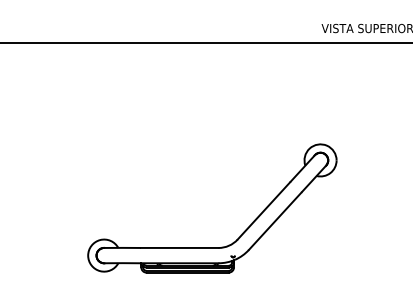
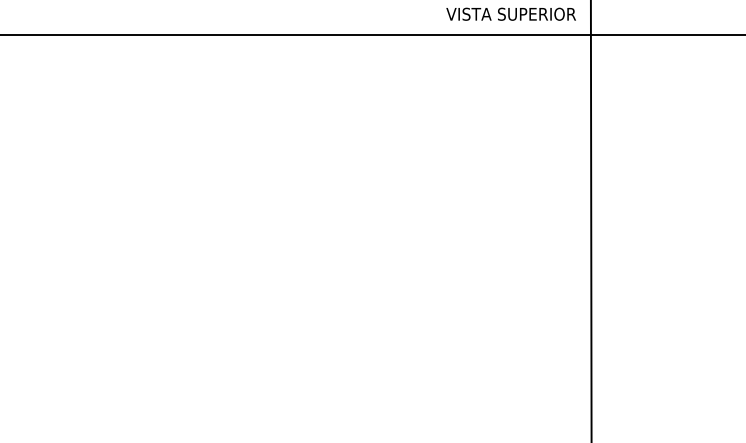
part: (211, 247) -> (291, 323), removed

